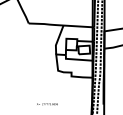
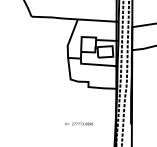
text: (47, 104) -> (79, 124), moved

